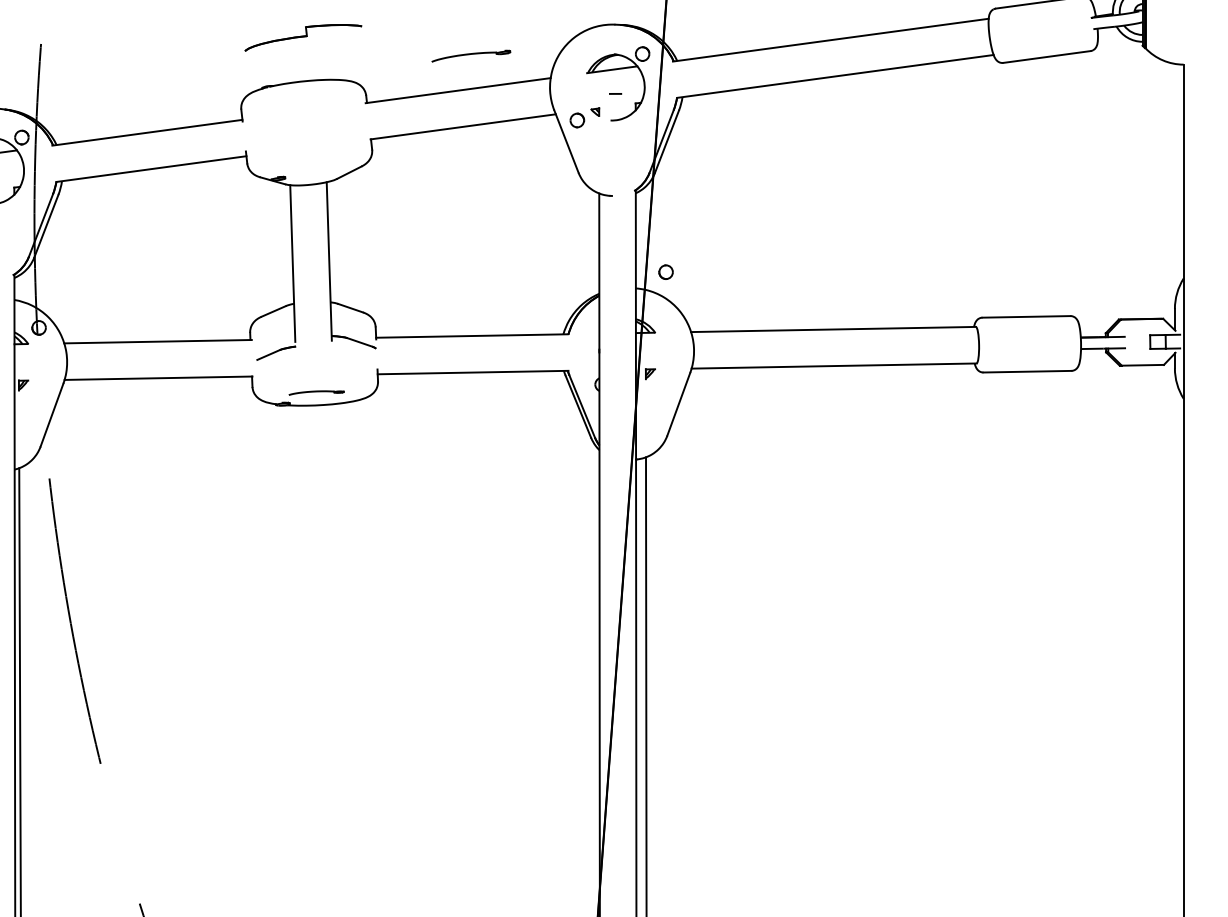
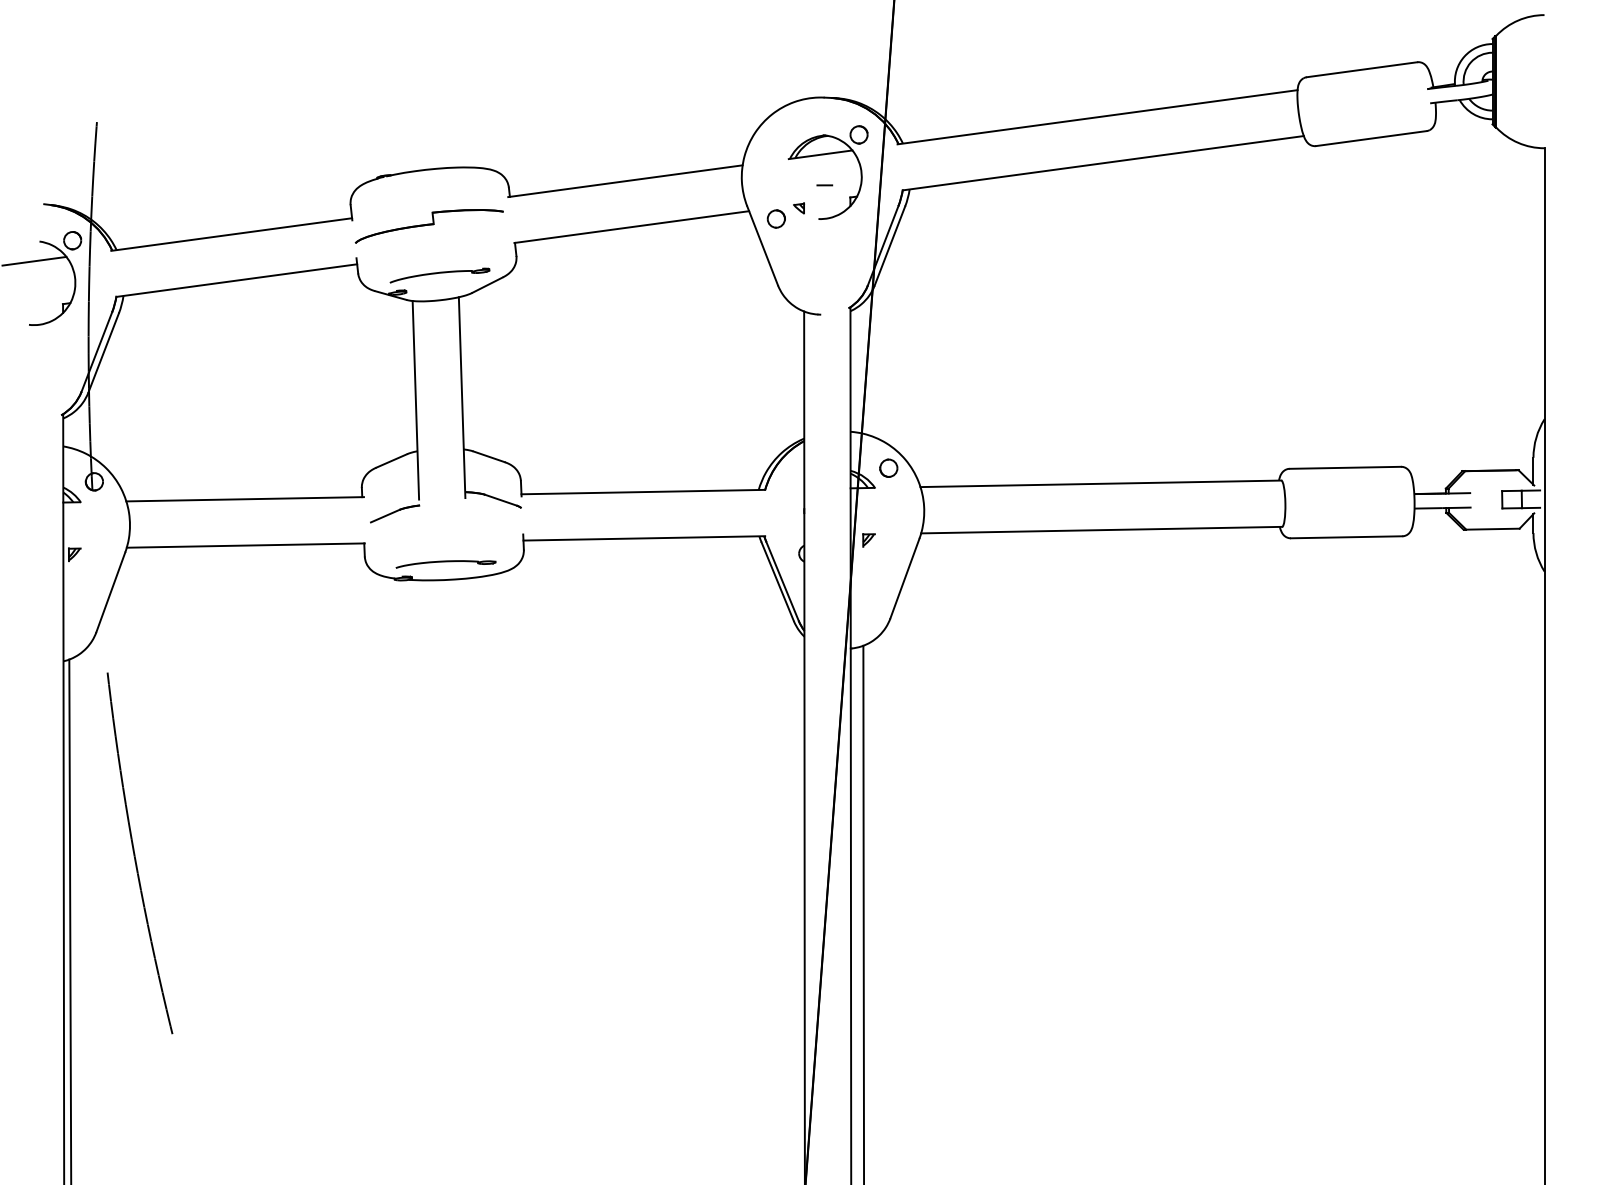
part: (302, 37) -> (428, 226), moved
part: (470, 56) -> (439, 275), moved
part: (665, 271) -> (888, 467), moved
part: (316, 393) -> (445, 564), size x1.43

